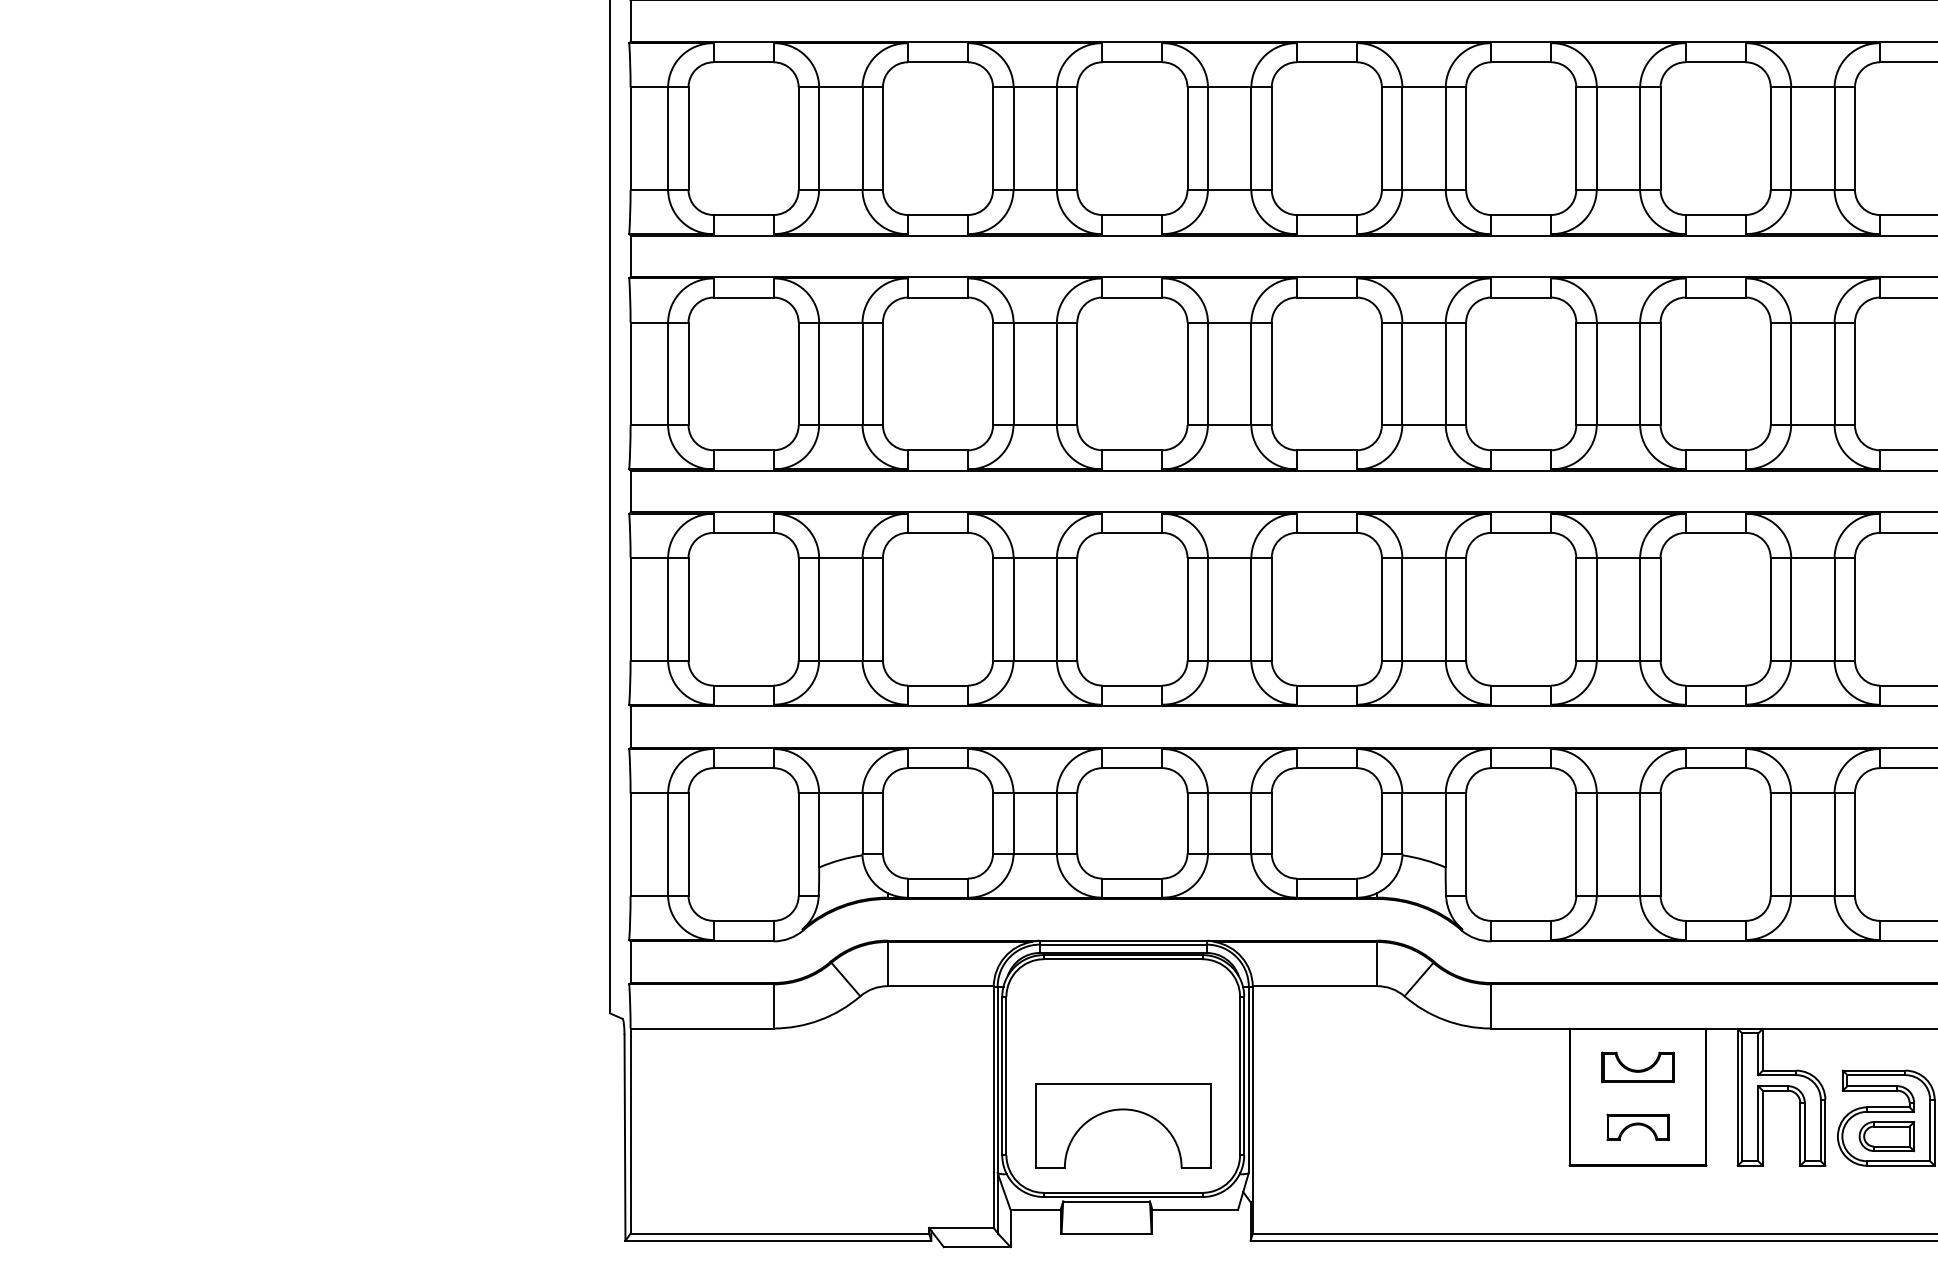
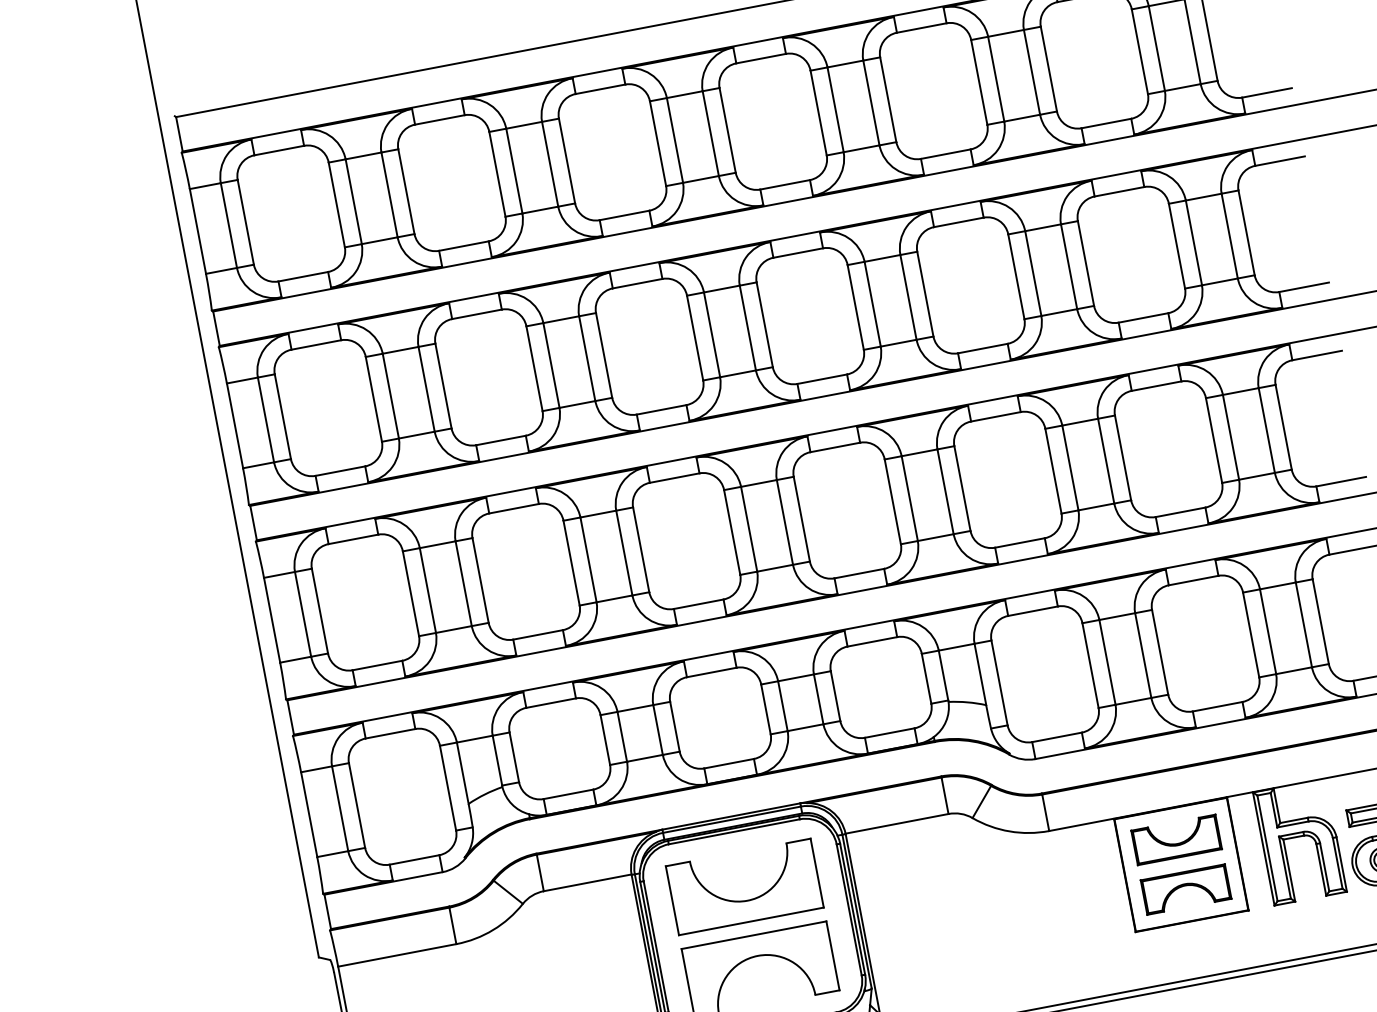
part: (1123, 1041) -> (747, 899), added
part: (1637, 1067) -> (1176, 840), size x1.43
part: (1637, 1127) -> (1185, 889), size x1.67

